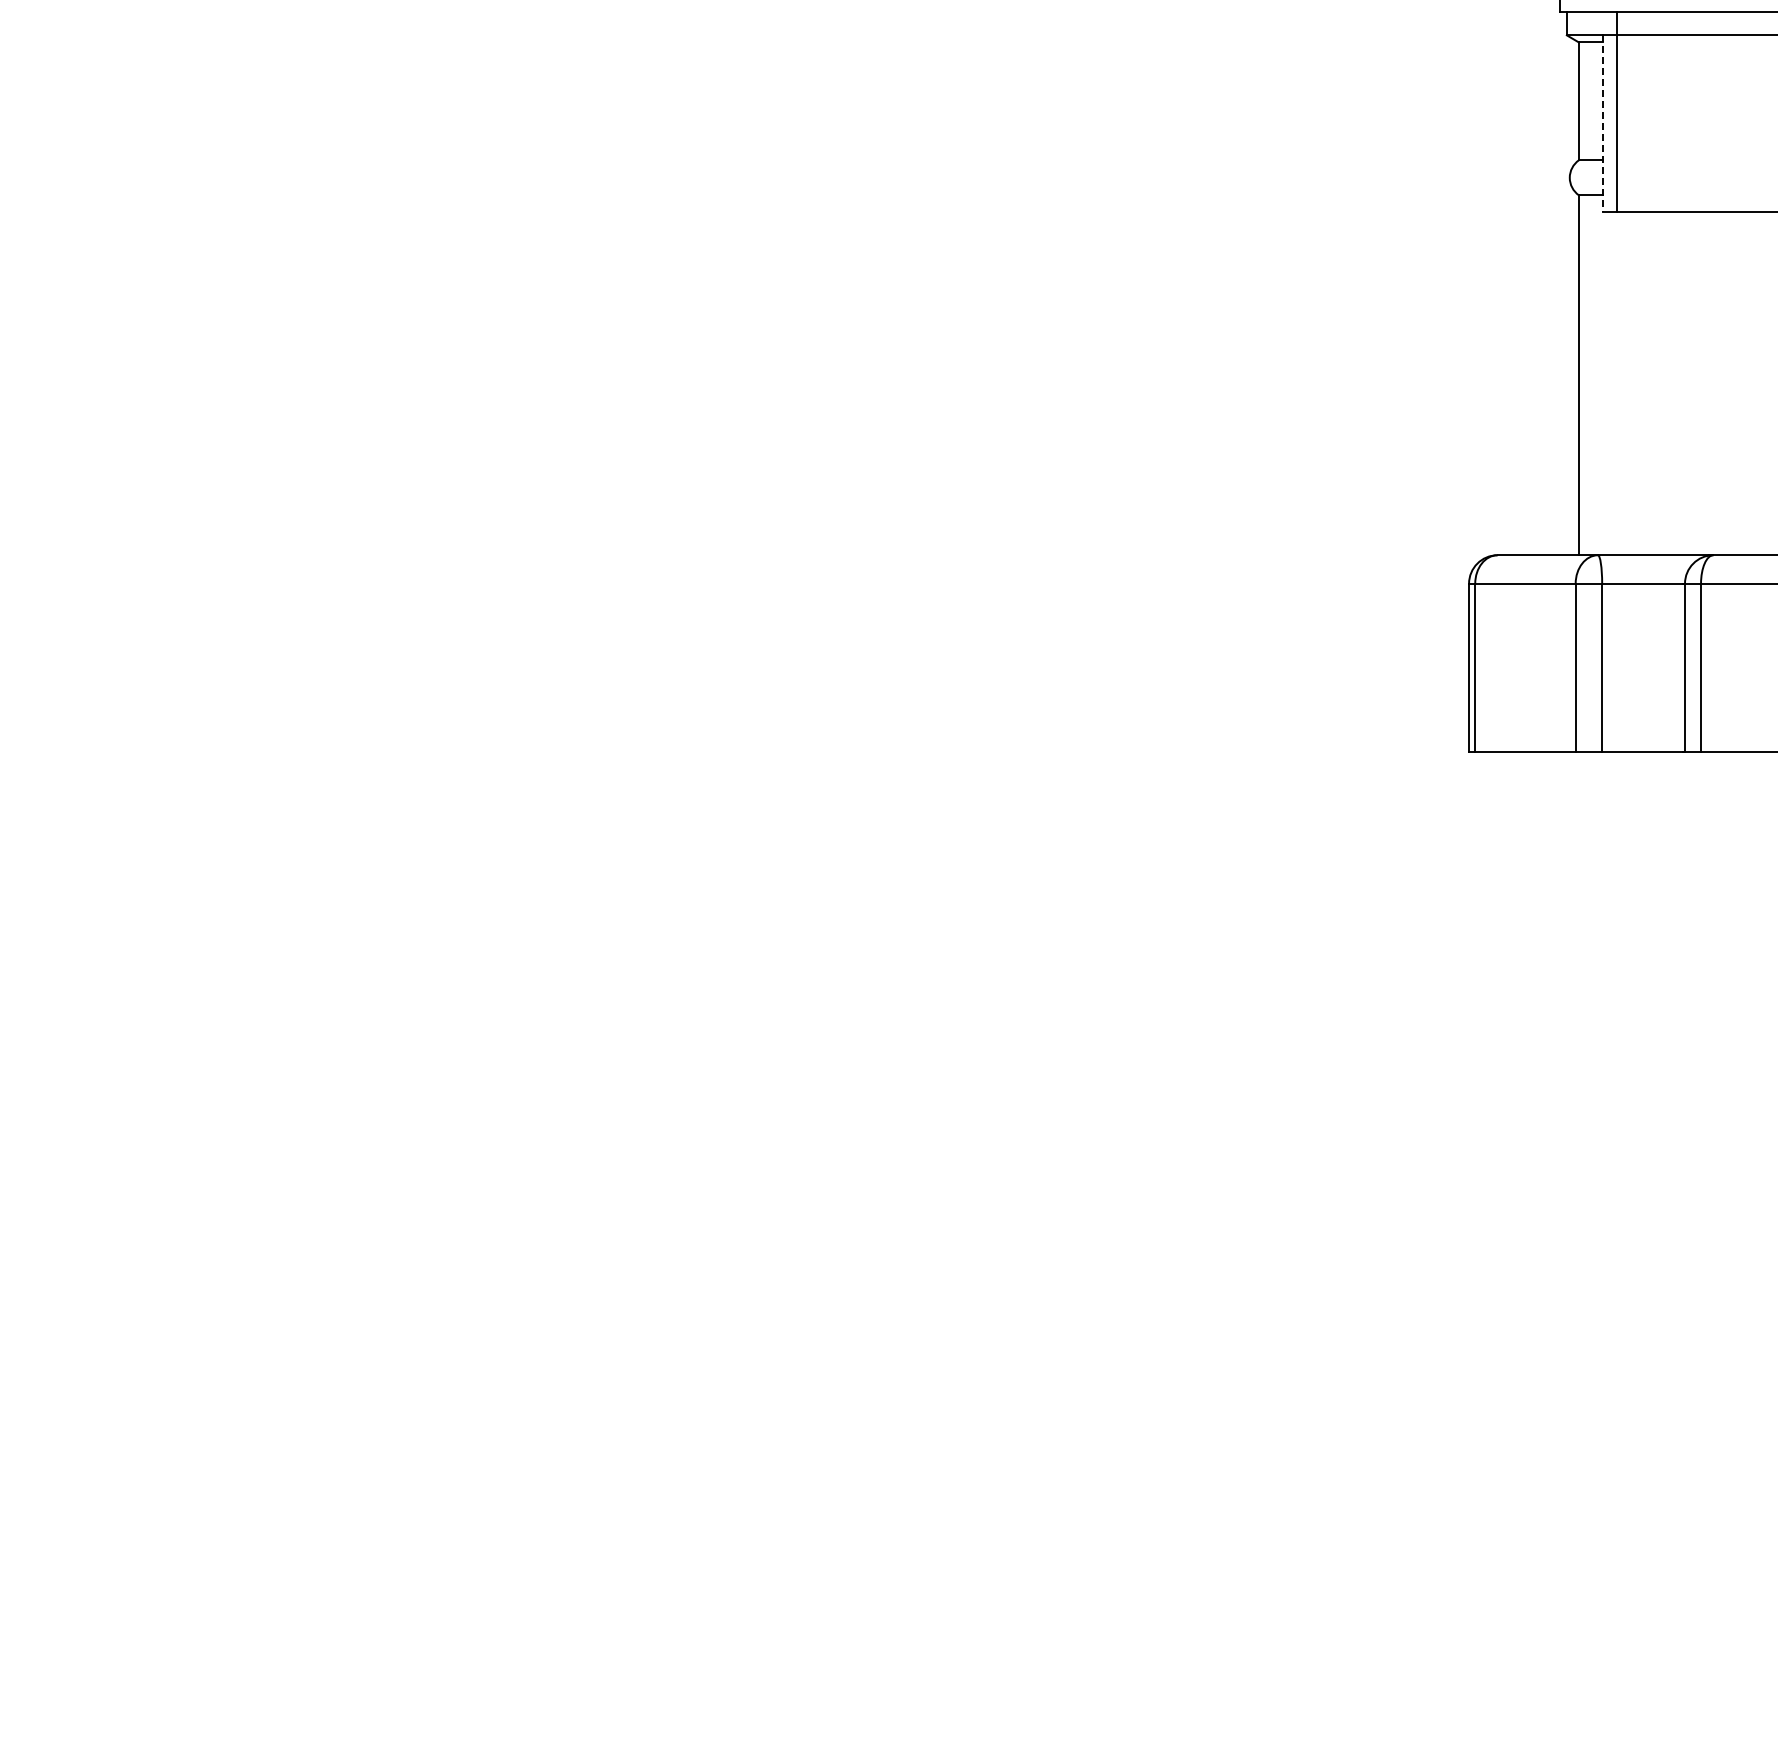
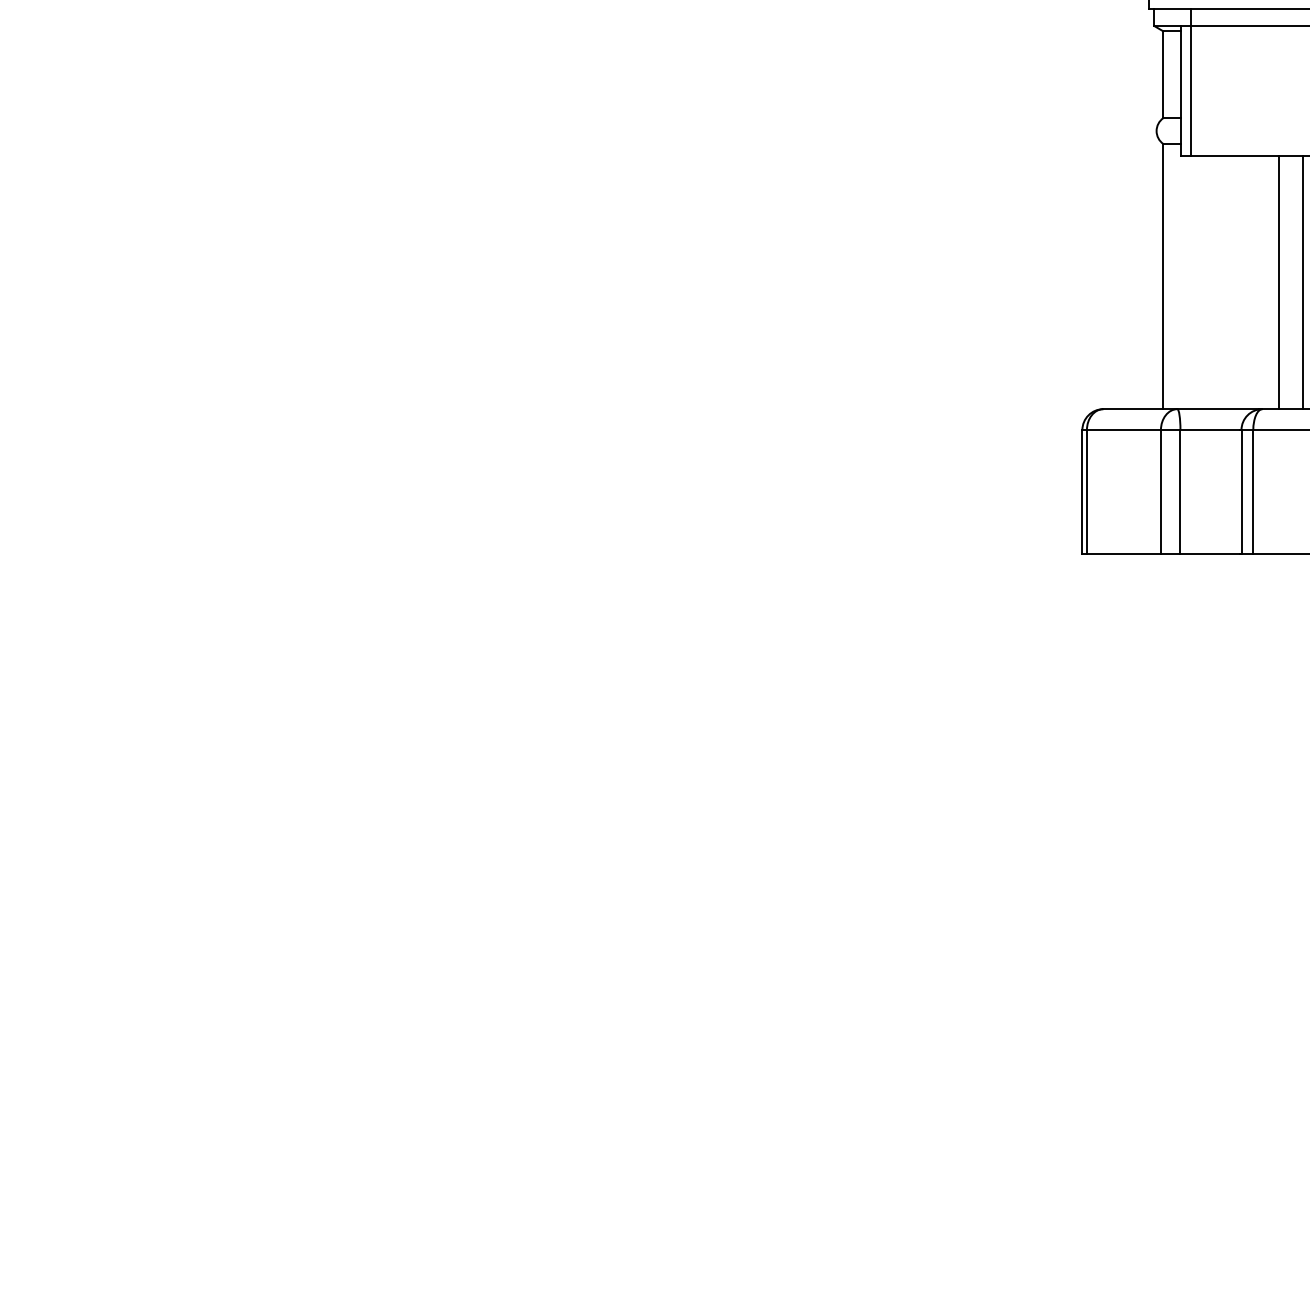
line: (1602, 123) -> (1180, 91), dashed -> solid
line: (1735, 383) -> (1278, 282), added
line: (1768, 383) -> (1303, 282), added

